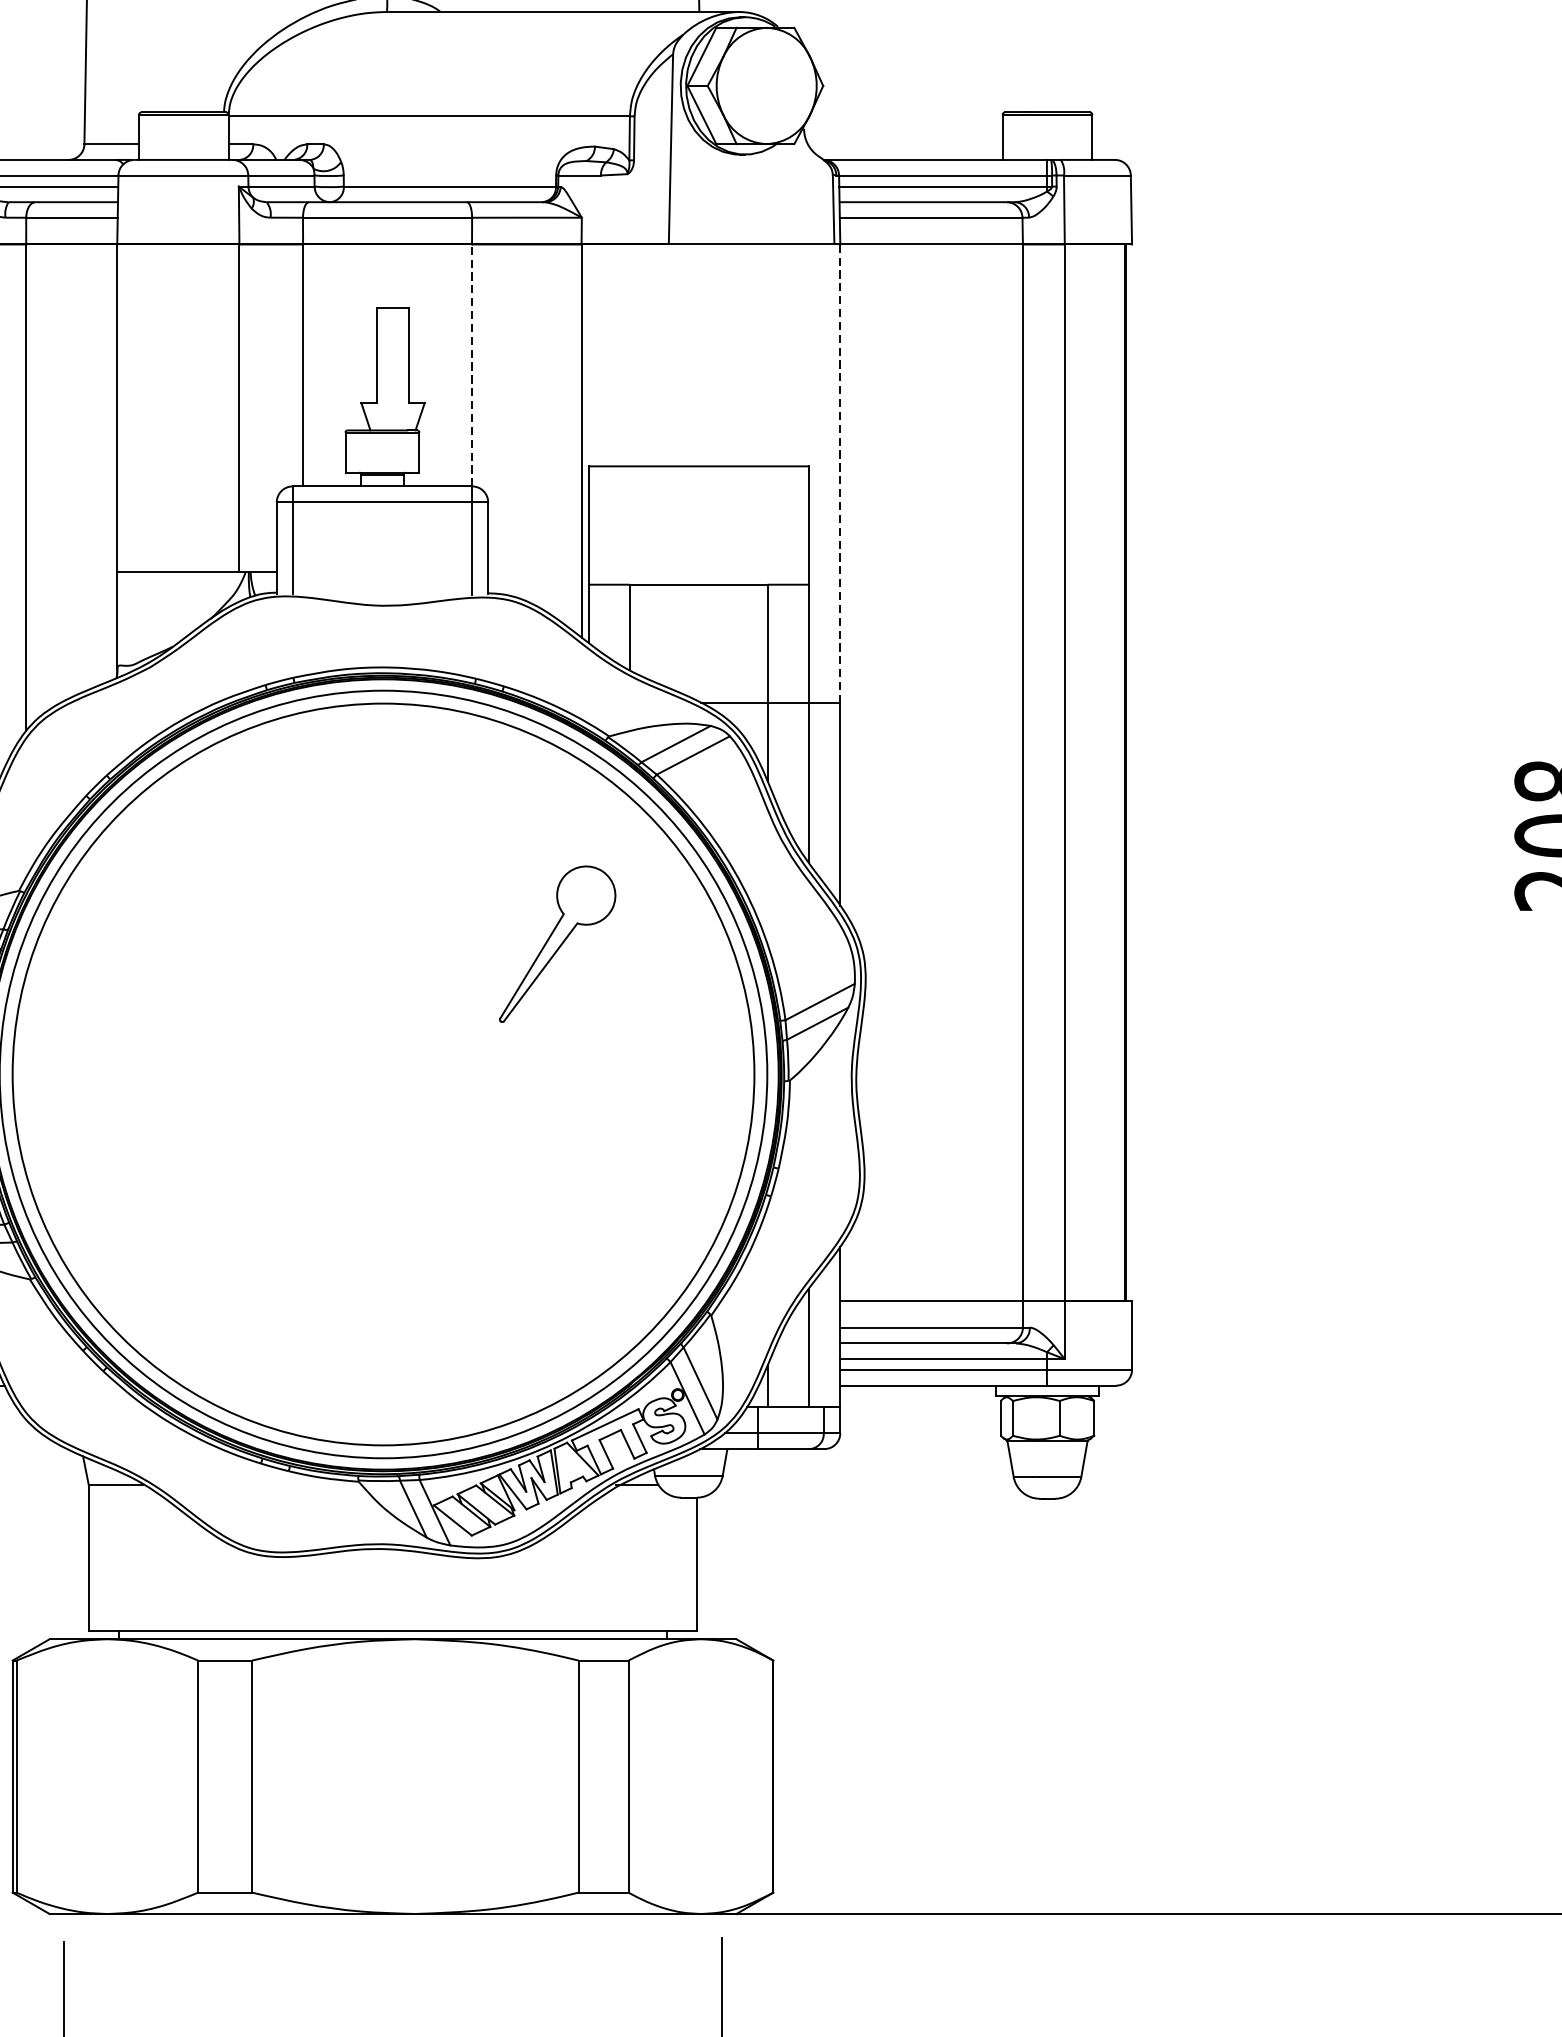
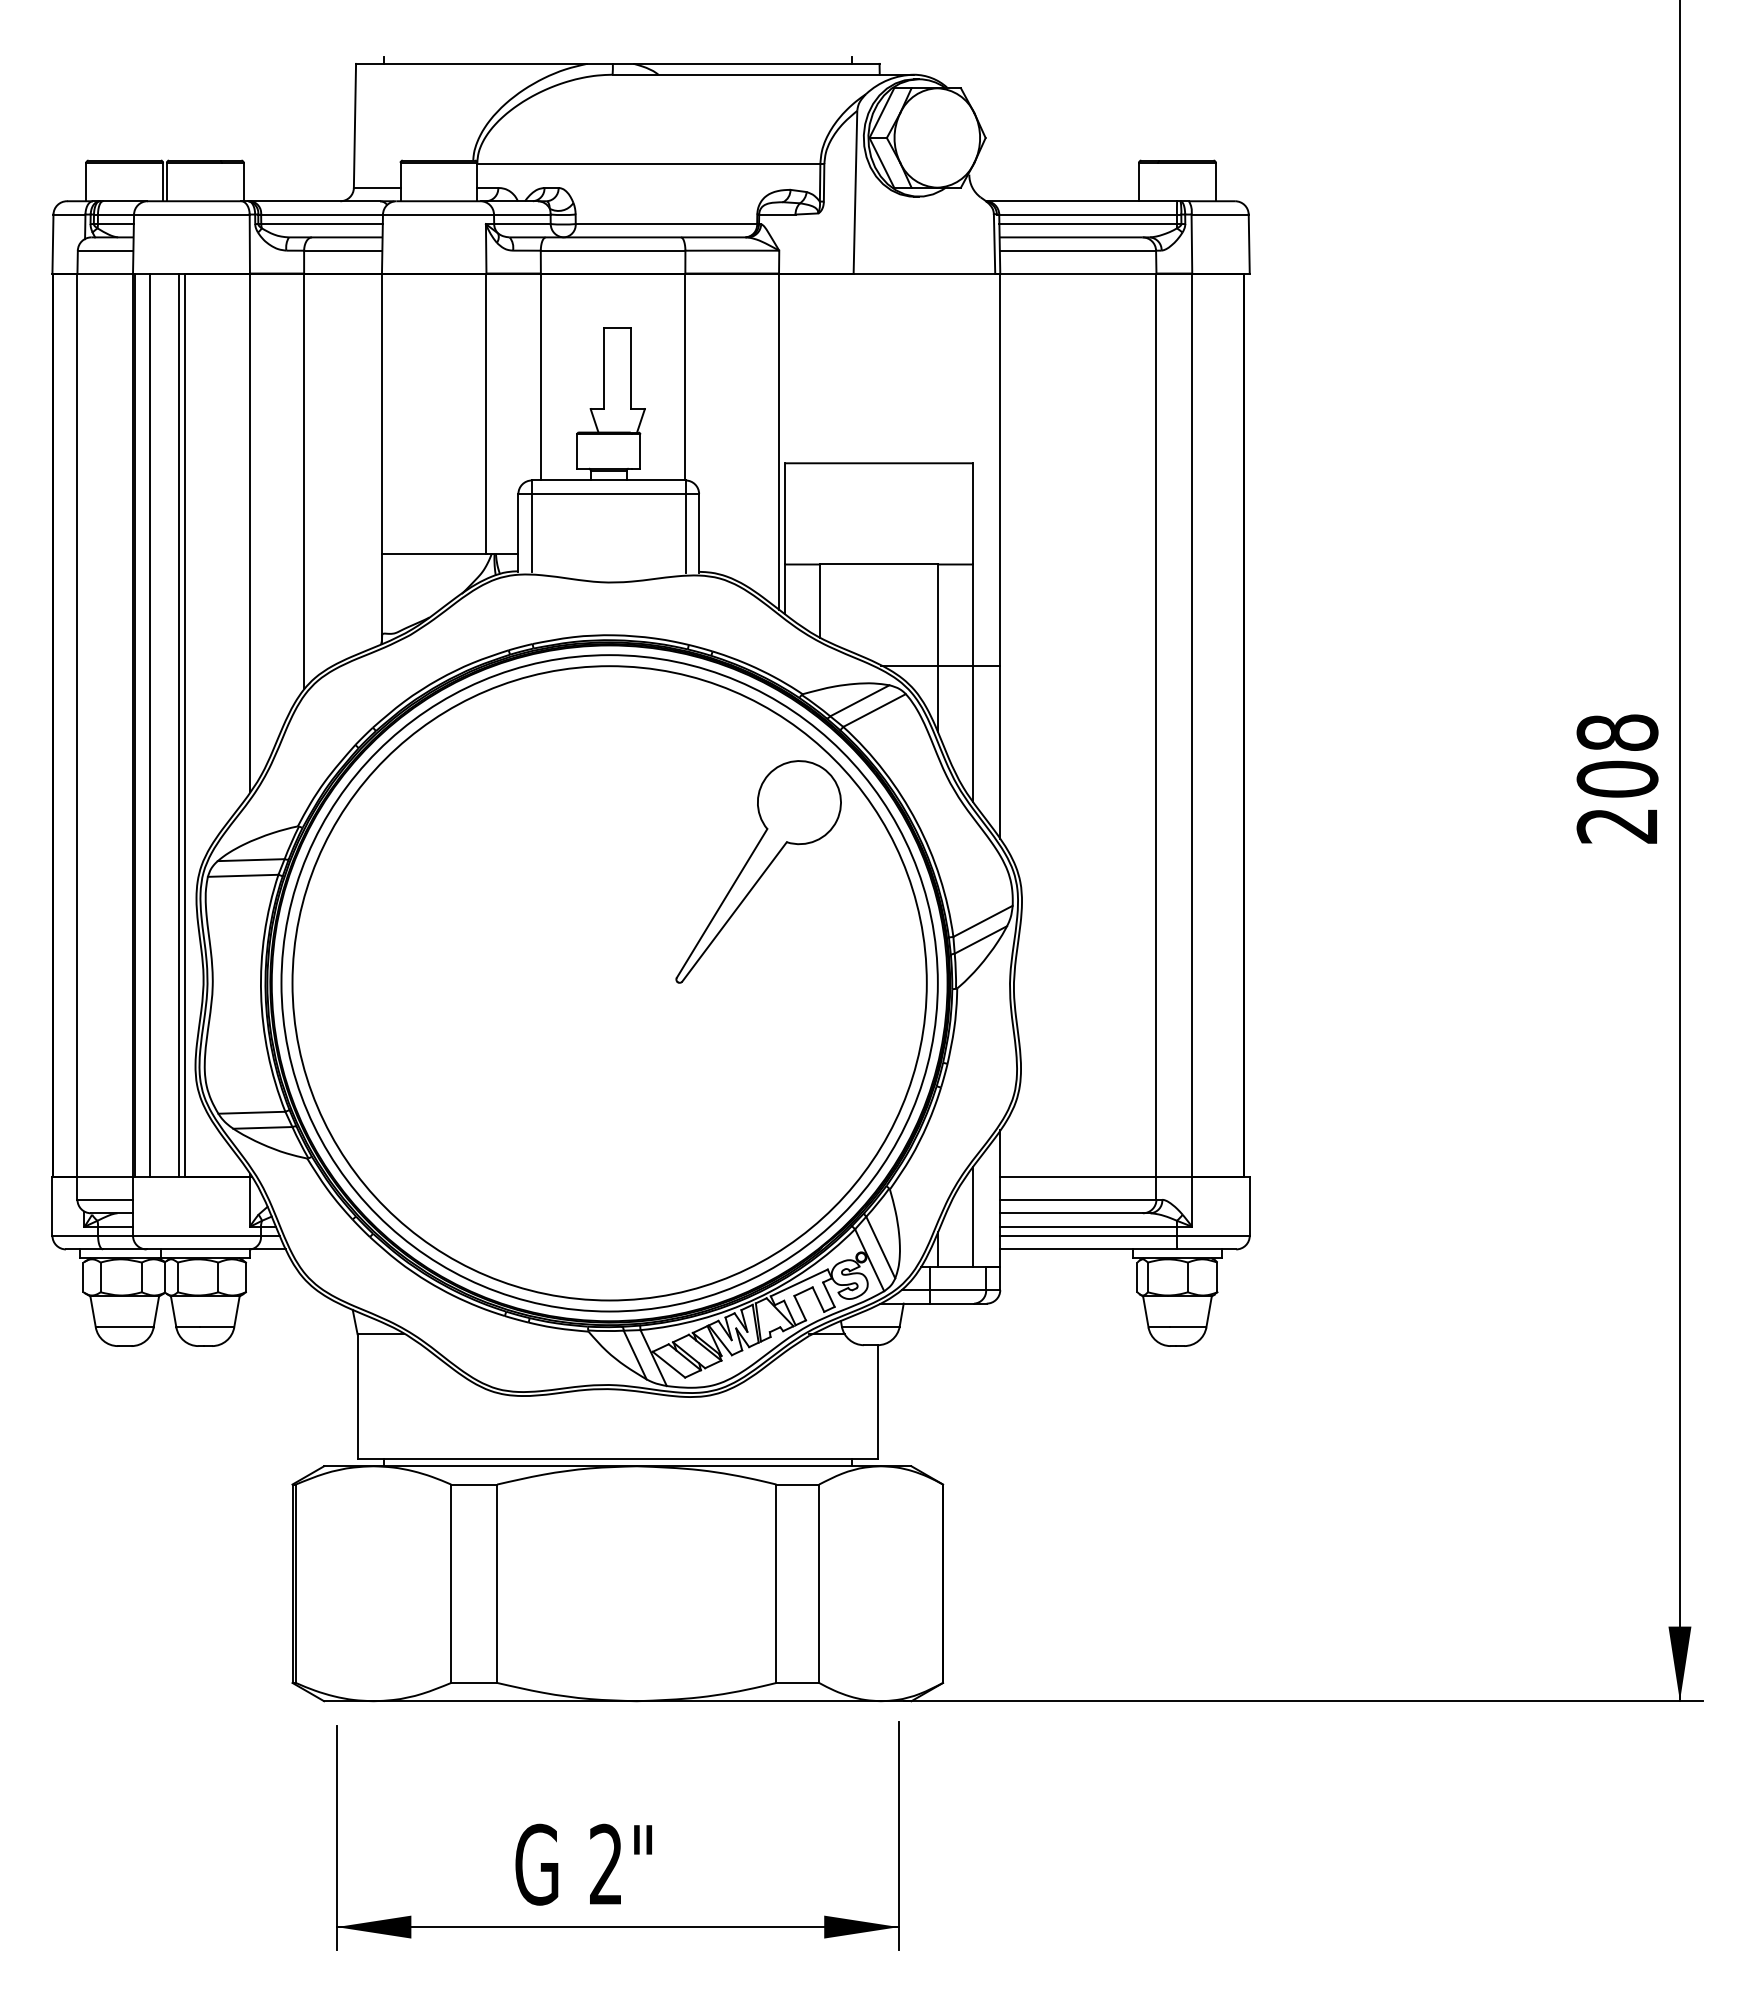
line: (472, 364) -> (685, 376), dashed -> solid
line: (840, 473) -> (1000, 469), dashed -> solid
part: (557, 943) -> (758, 871), size x1.67

